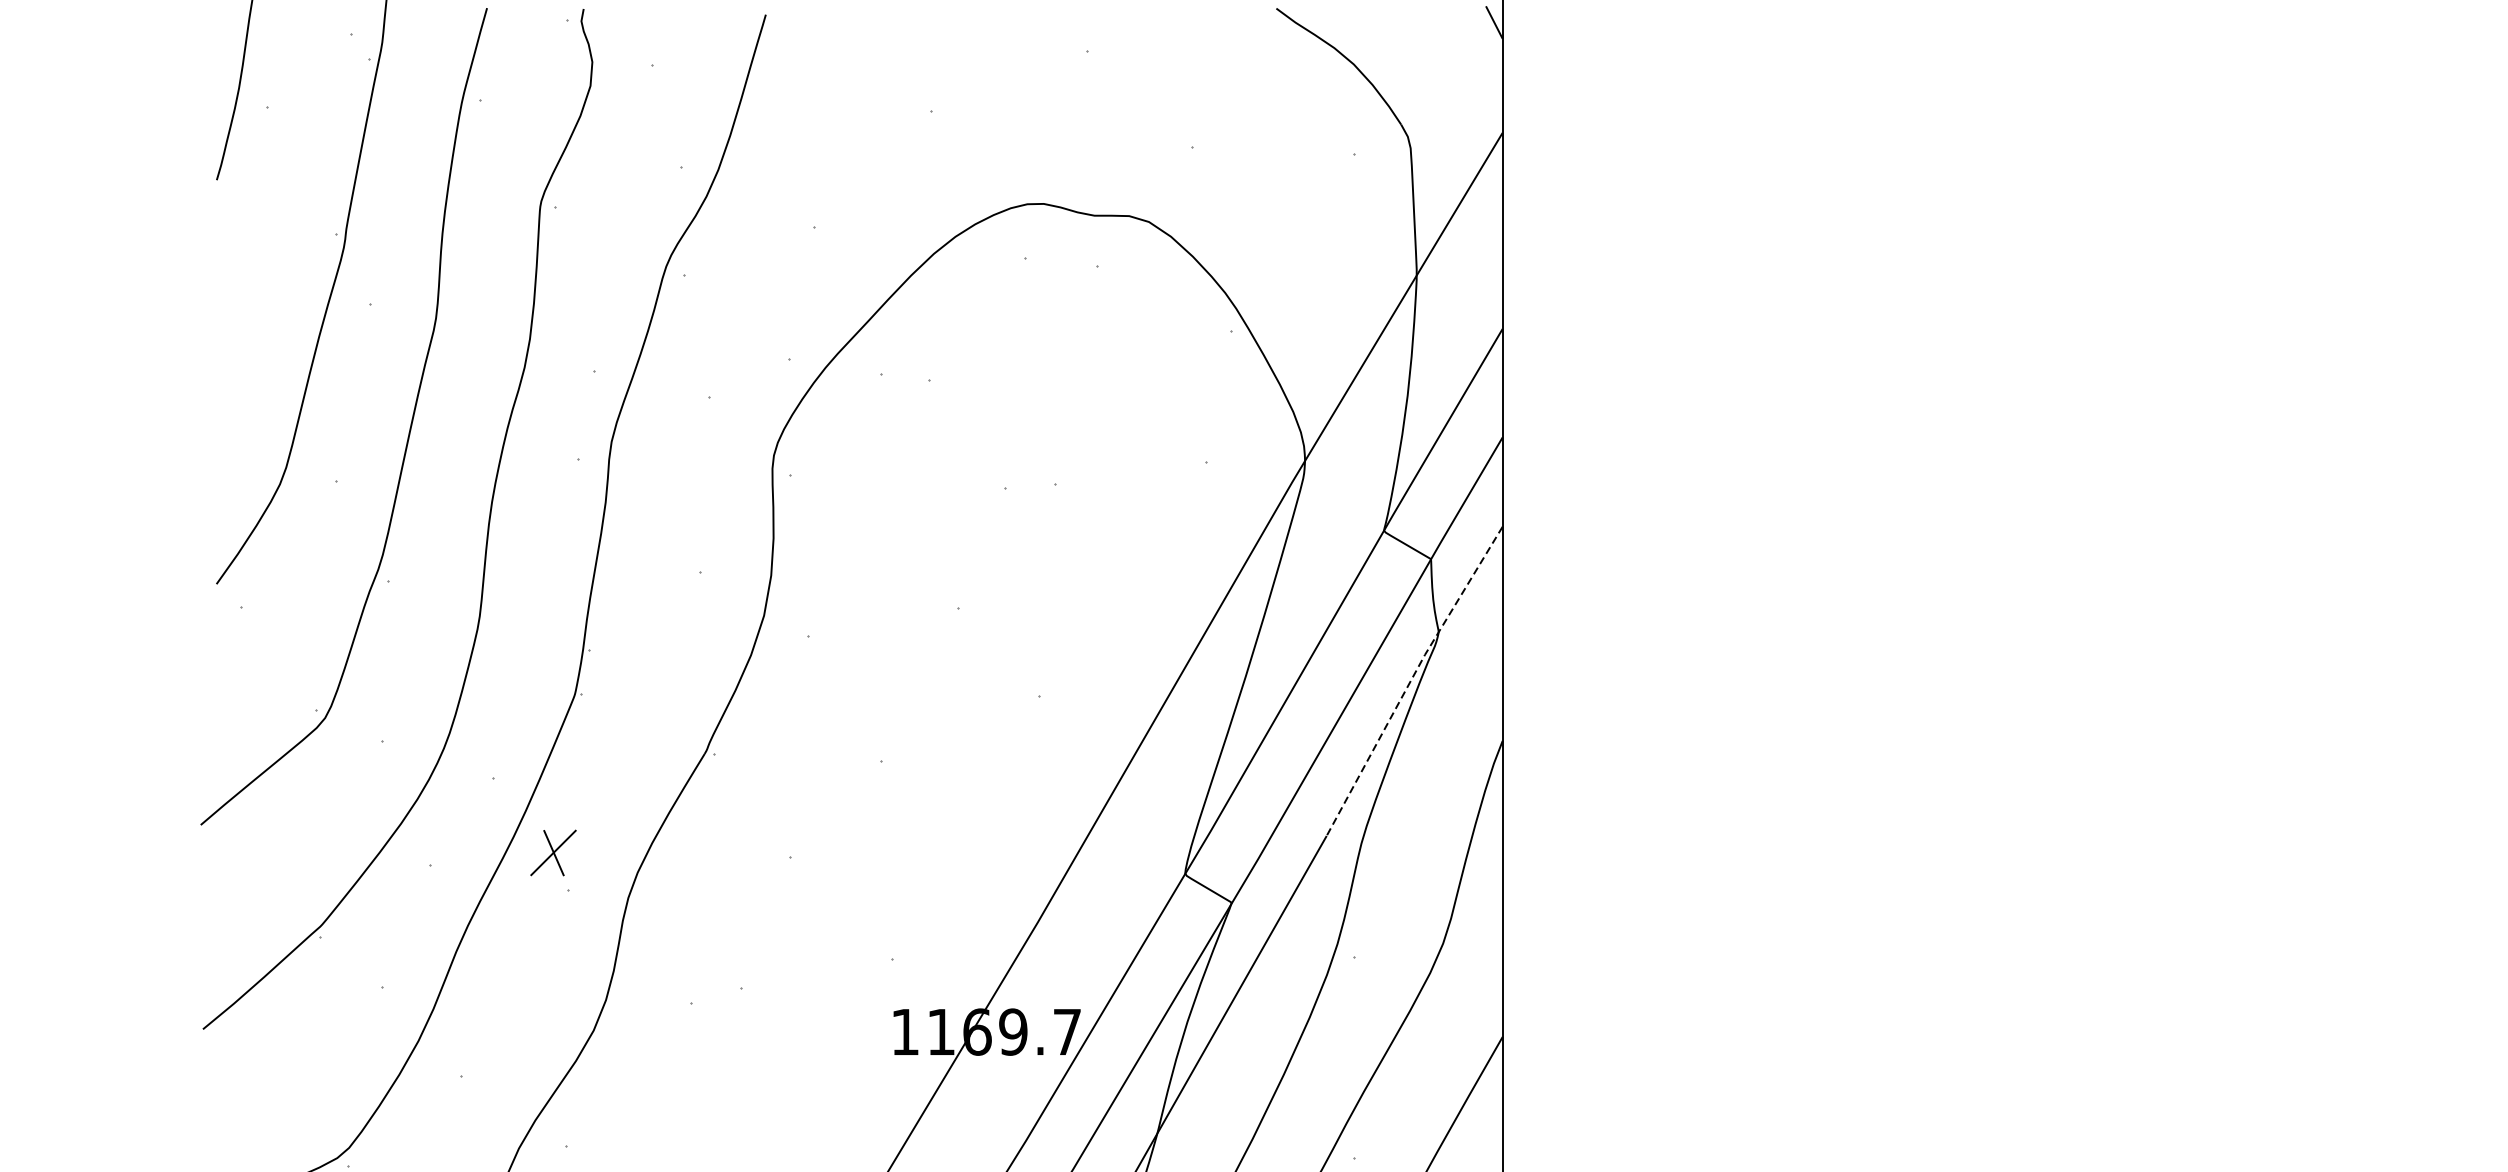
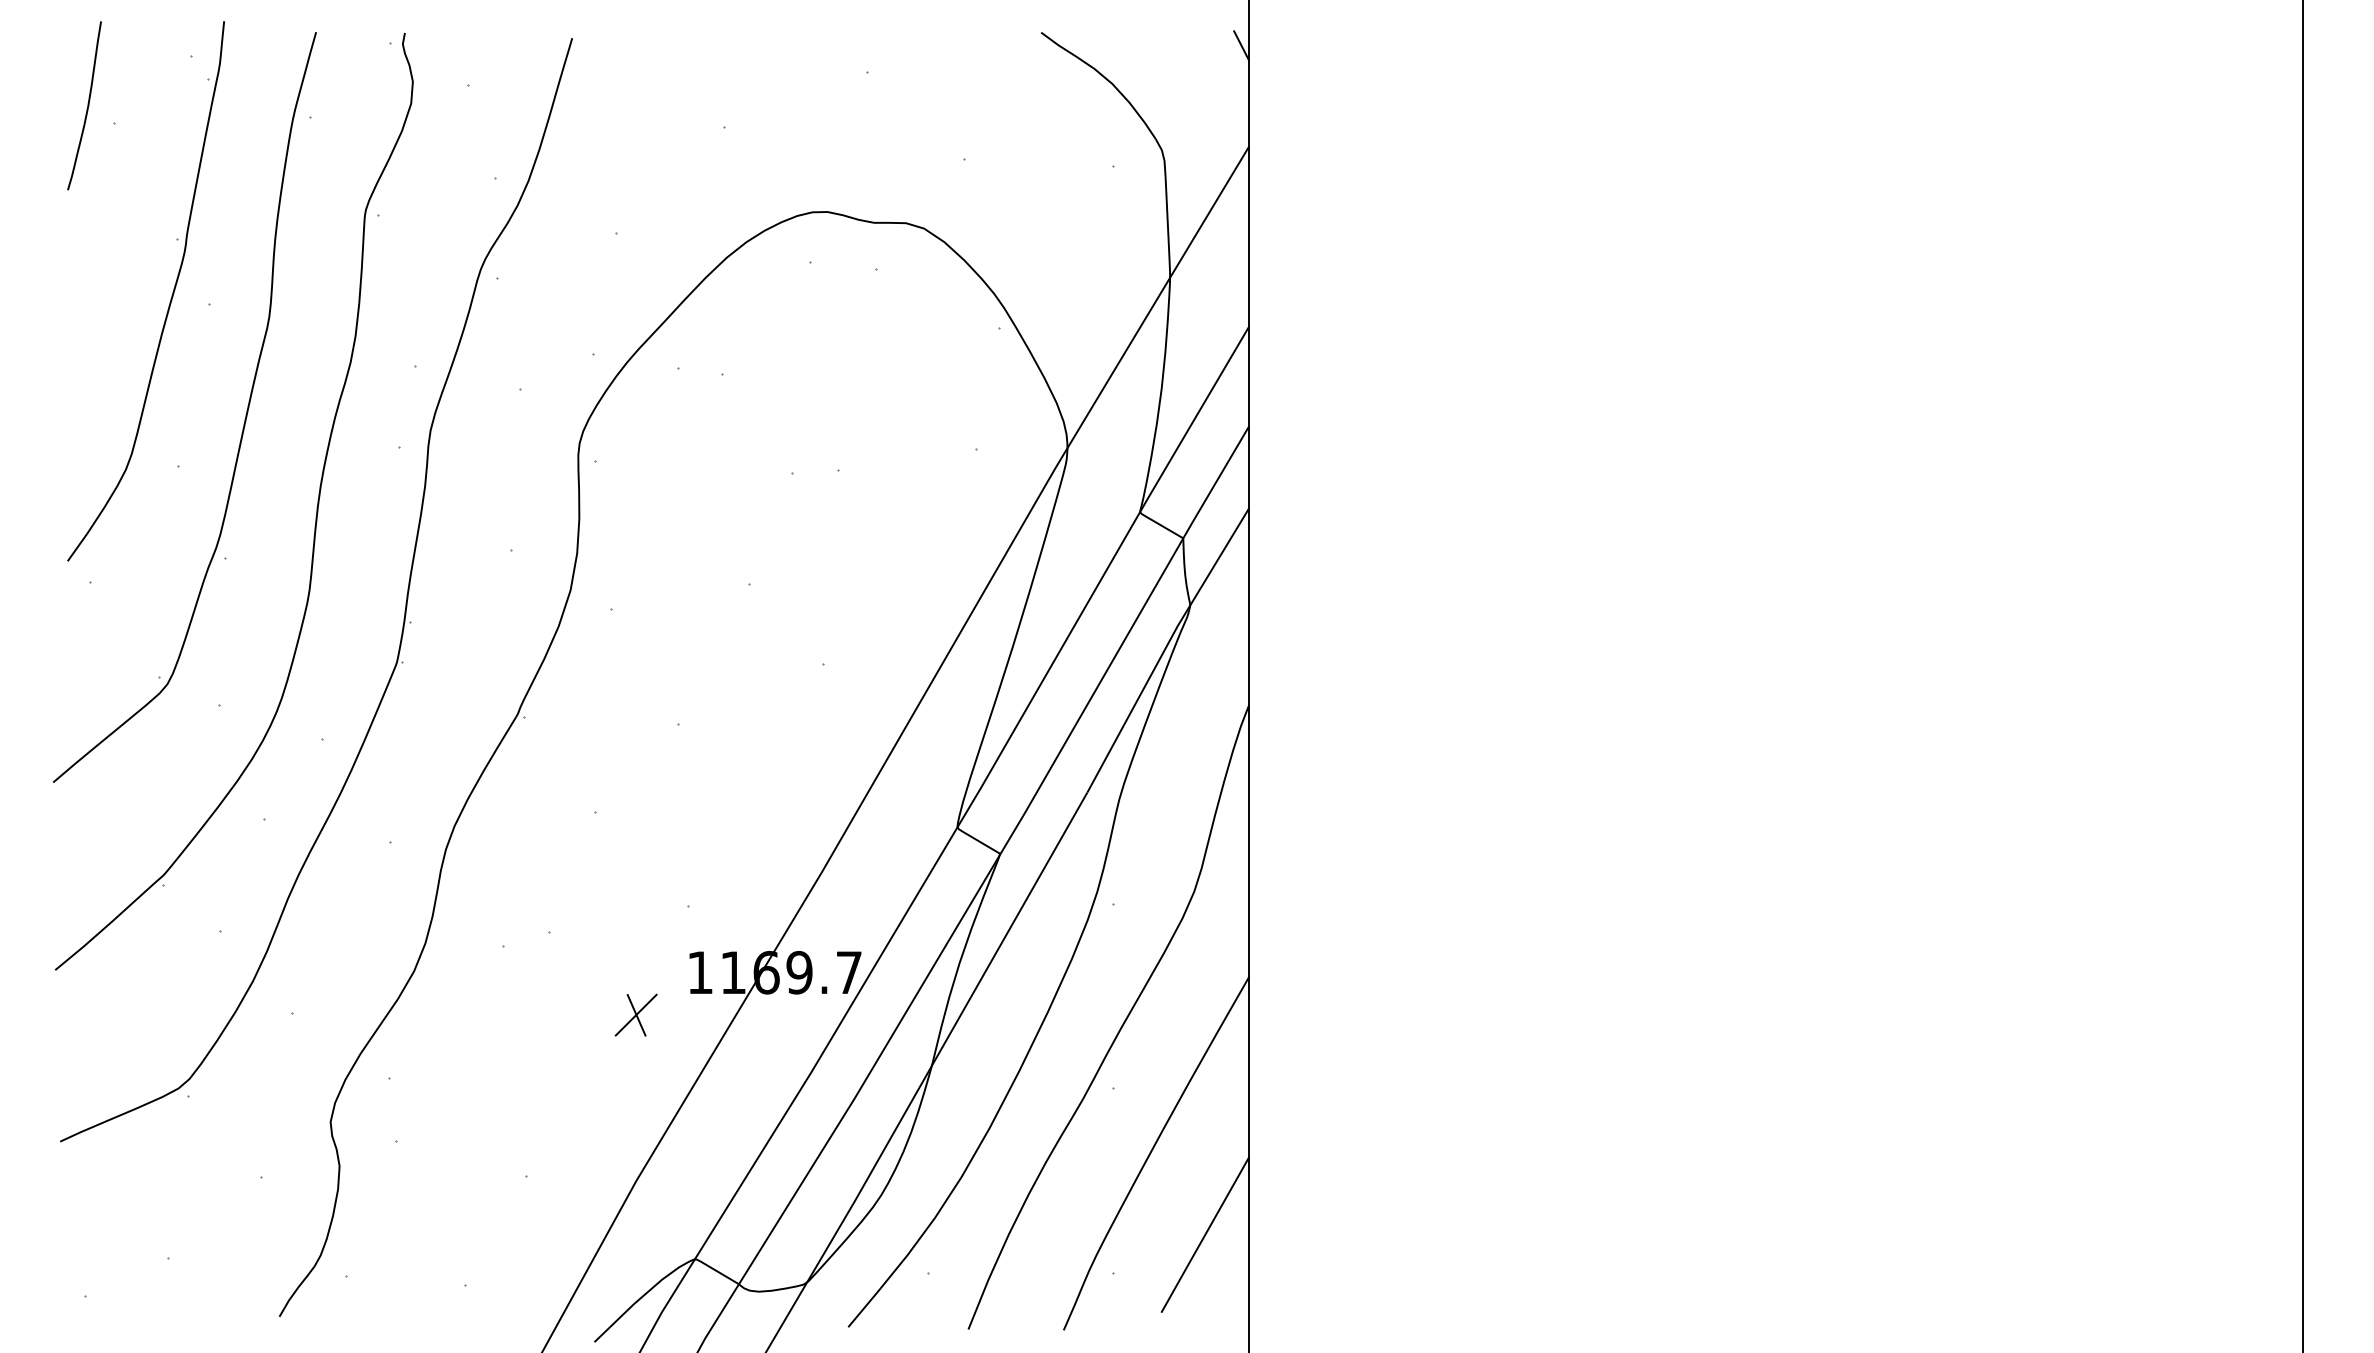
line: (1411, 679) -> (1165, 648), dashed -> solid
part: (552, 852) -> (635, 1014), moved

